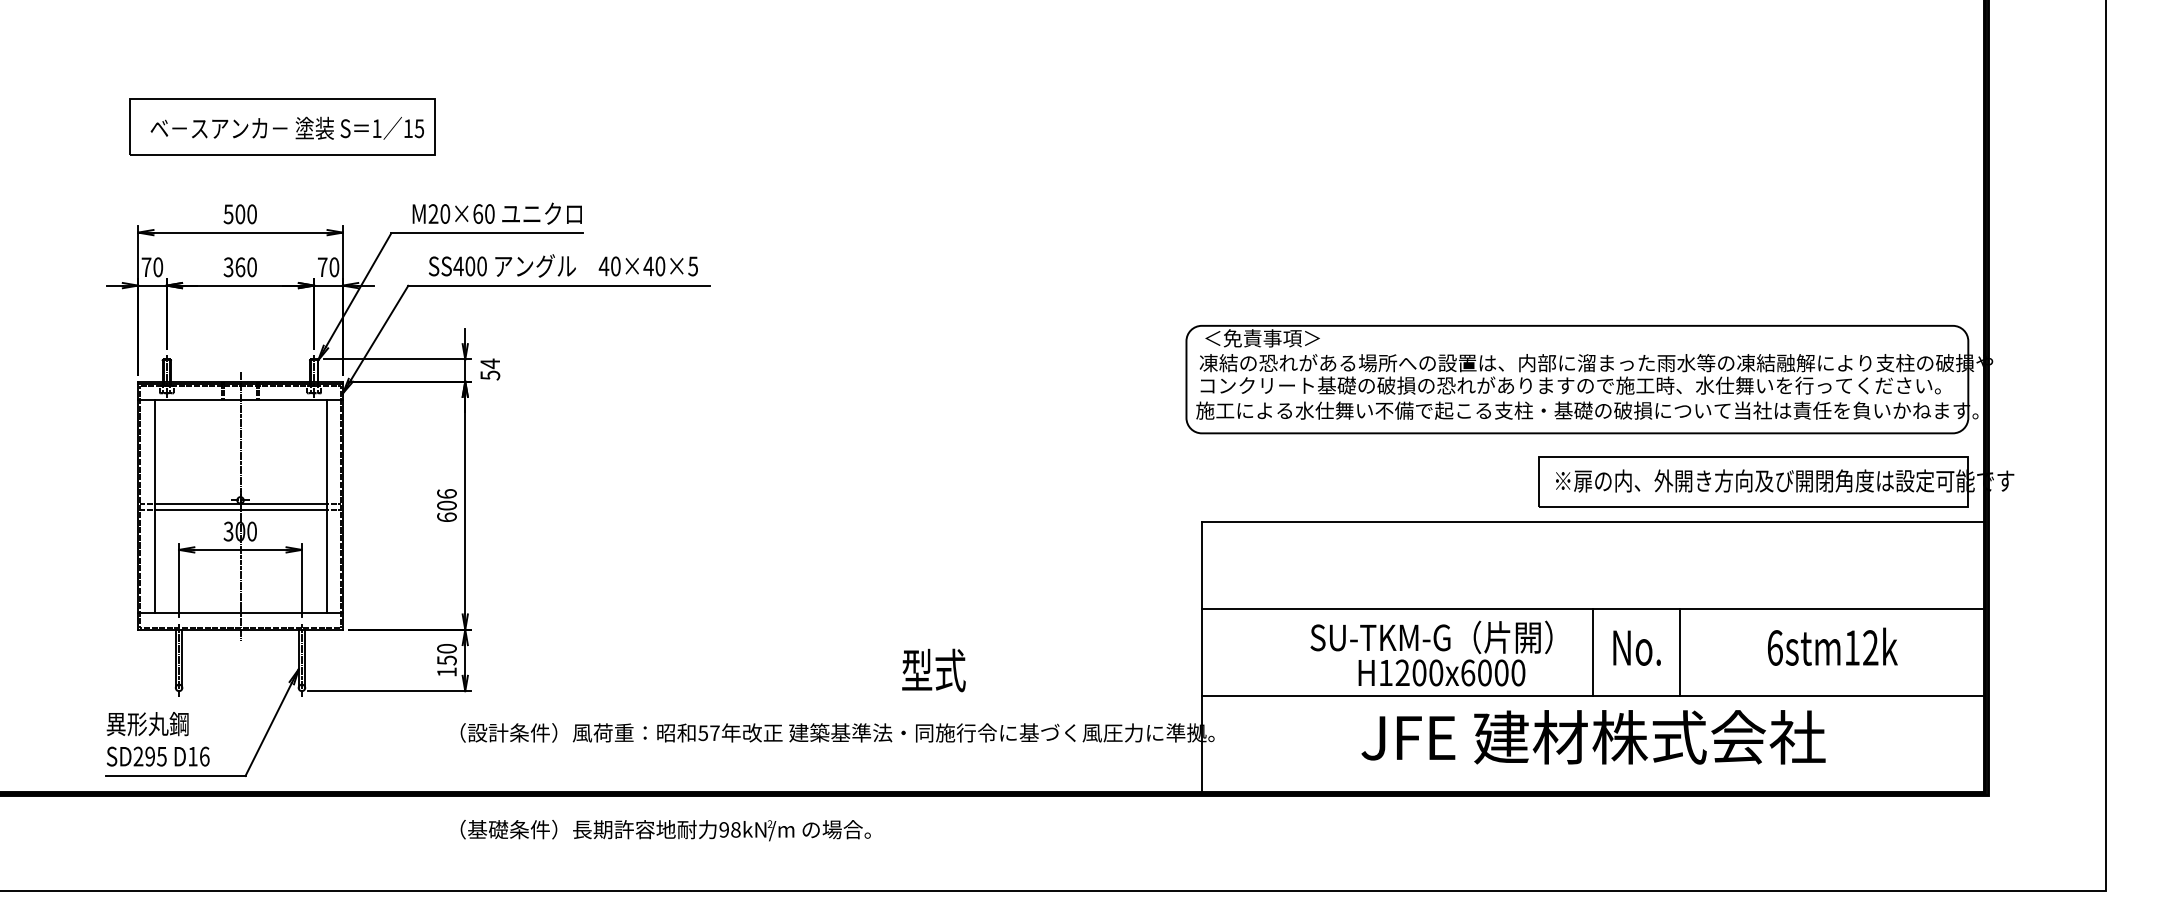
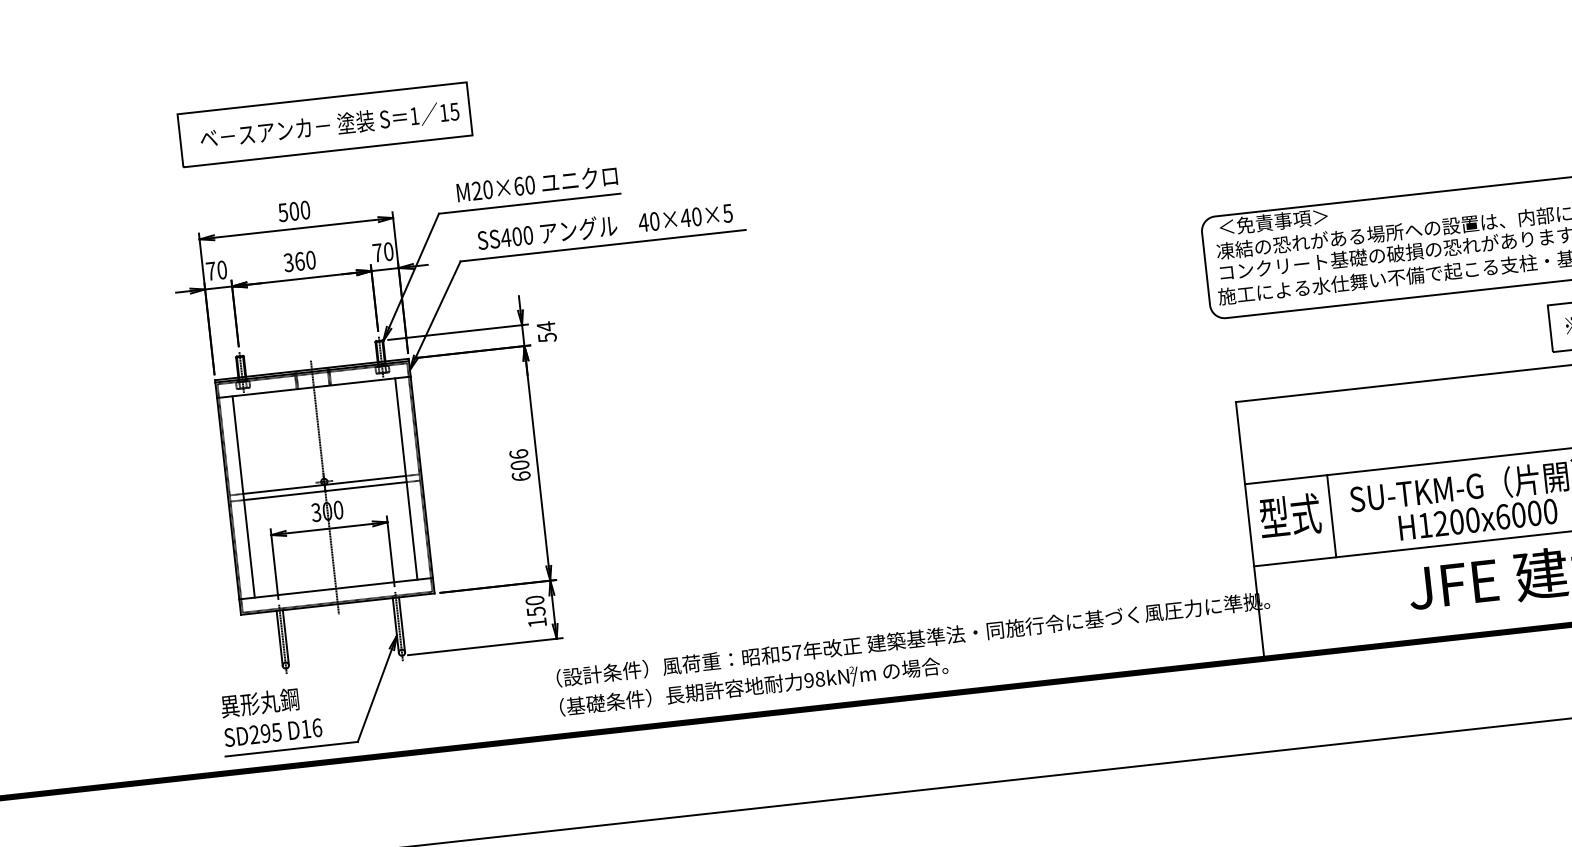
line: (1289, 652) -> (1331, 516), added
text: (933, 670) -> (1289, 516), moved
text: (665, 830) -> (753, 687), moved

